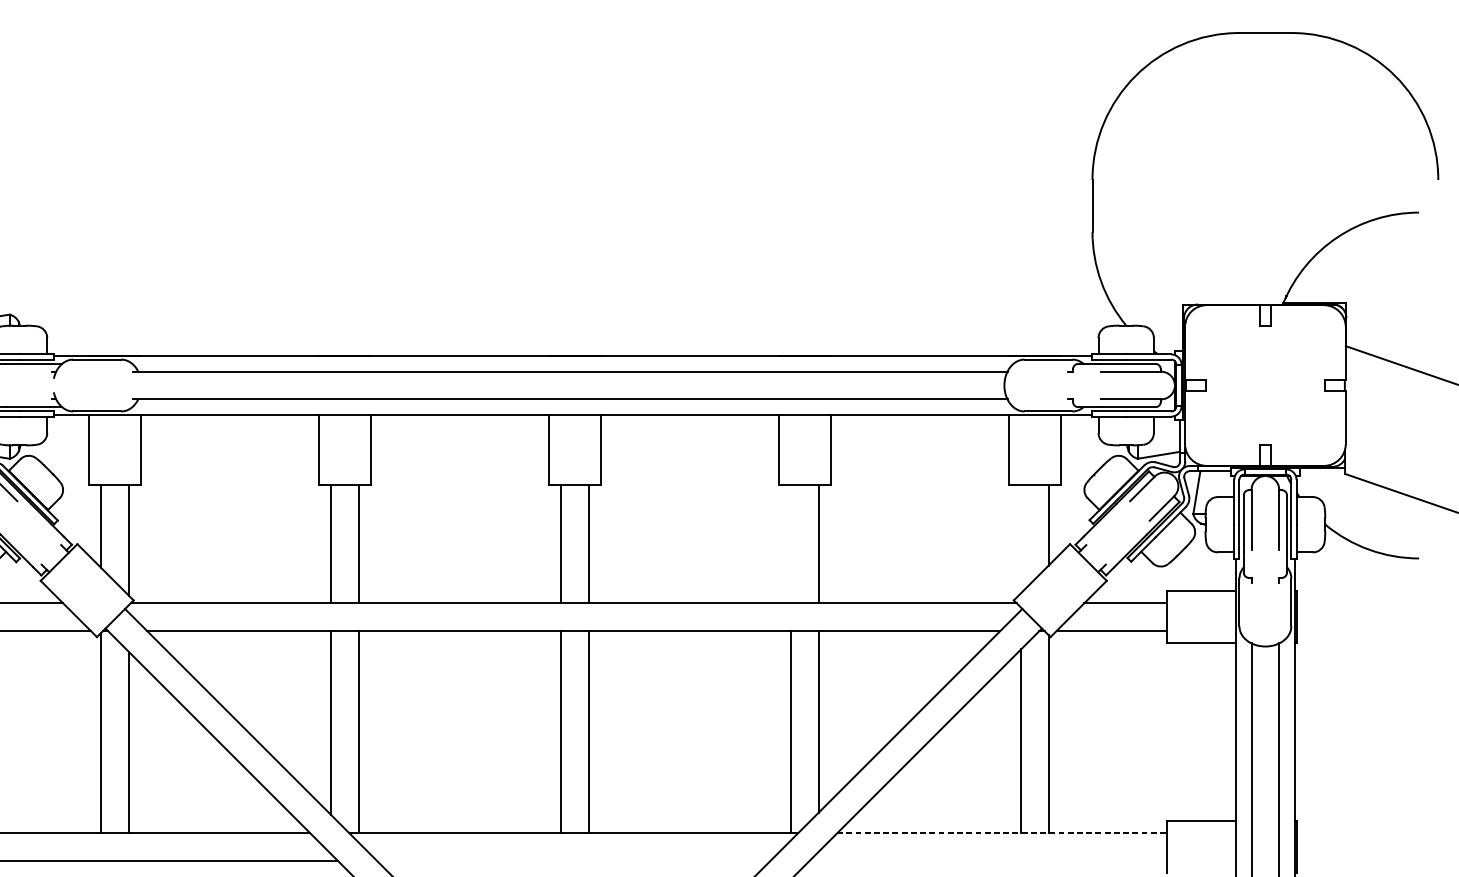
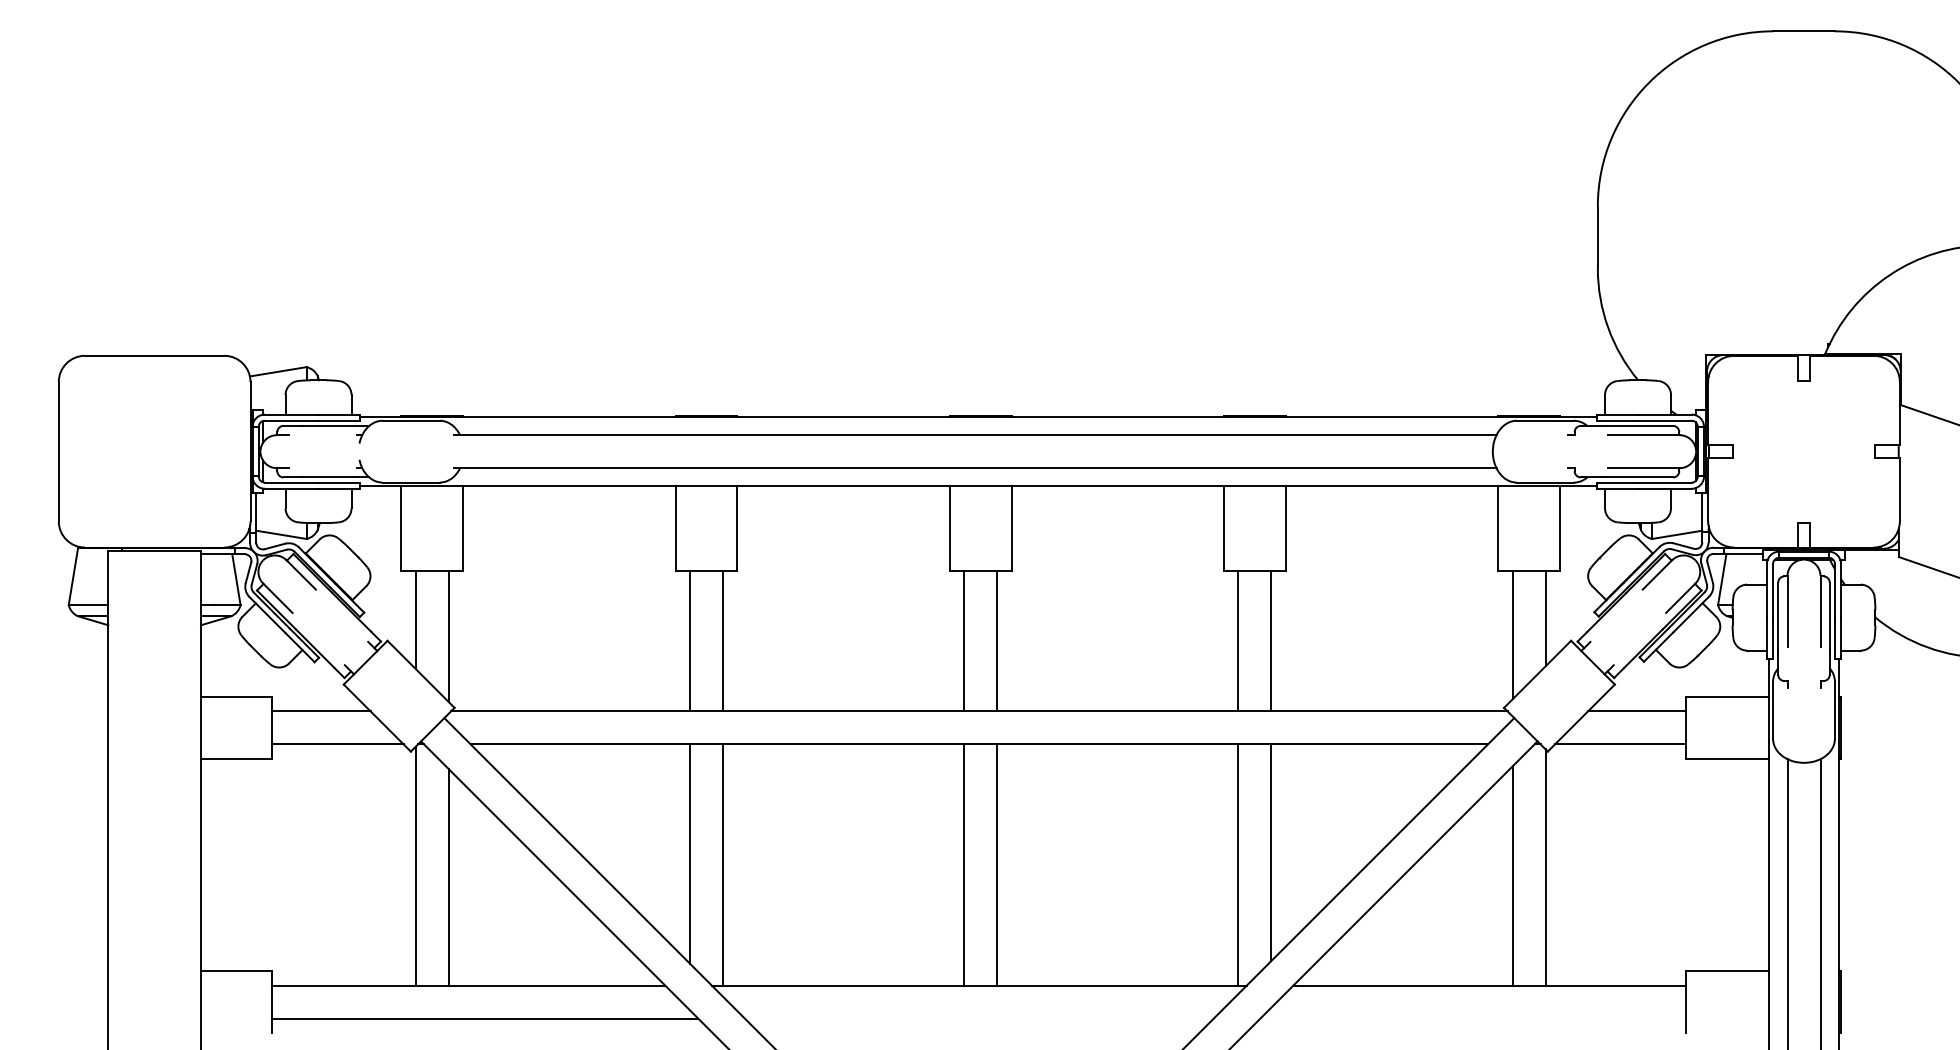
line: (1020, 538) -> (1512, 634), added
line: (791, 543) -> (1238, 640), added
line: (1001, 833) -> (1489, 985), dashed -> solid

